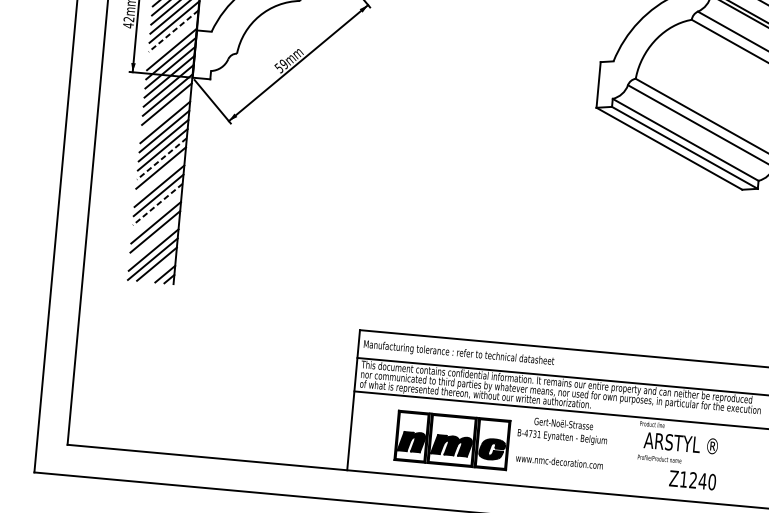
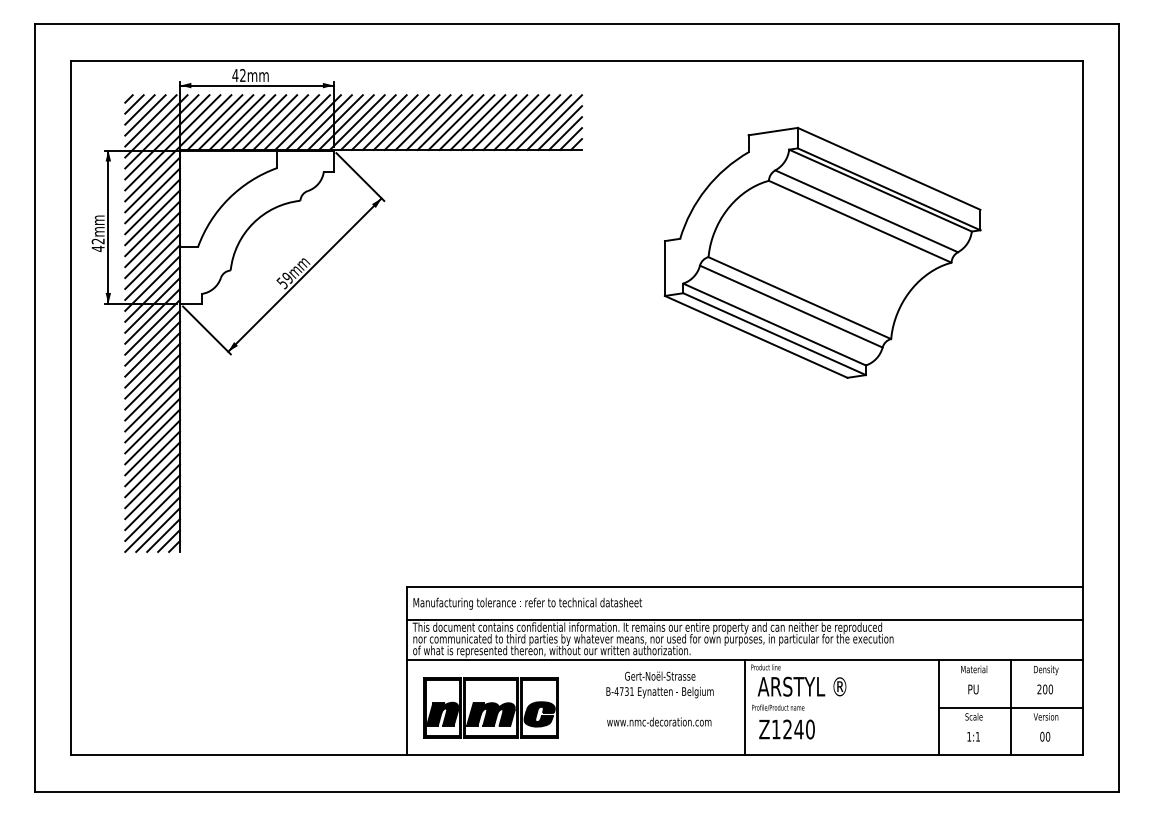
line: (173, 31) -> (152, 250), dashed -> solid
line: (172, 40) -> (152, 261), added
line: (166, 112) -> (152, 348), added
line: (161, 159) -> (152, 404), dashed -> solid
line: (160, 176) -> (152, 425), added
line: (157, 204) -> (152, 458), dashed -> solid
line: (156, 213) -> (152, 469), added
line: (154, 240) -> (152, 502), added
line: (161, 269) -> (163, 535), added
part: (451, 439) -> (490, 707), moved
line: (632, 456) -> (745, 707), added
text: (692, 480) -> (786, 729), moved

